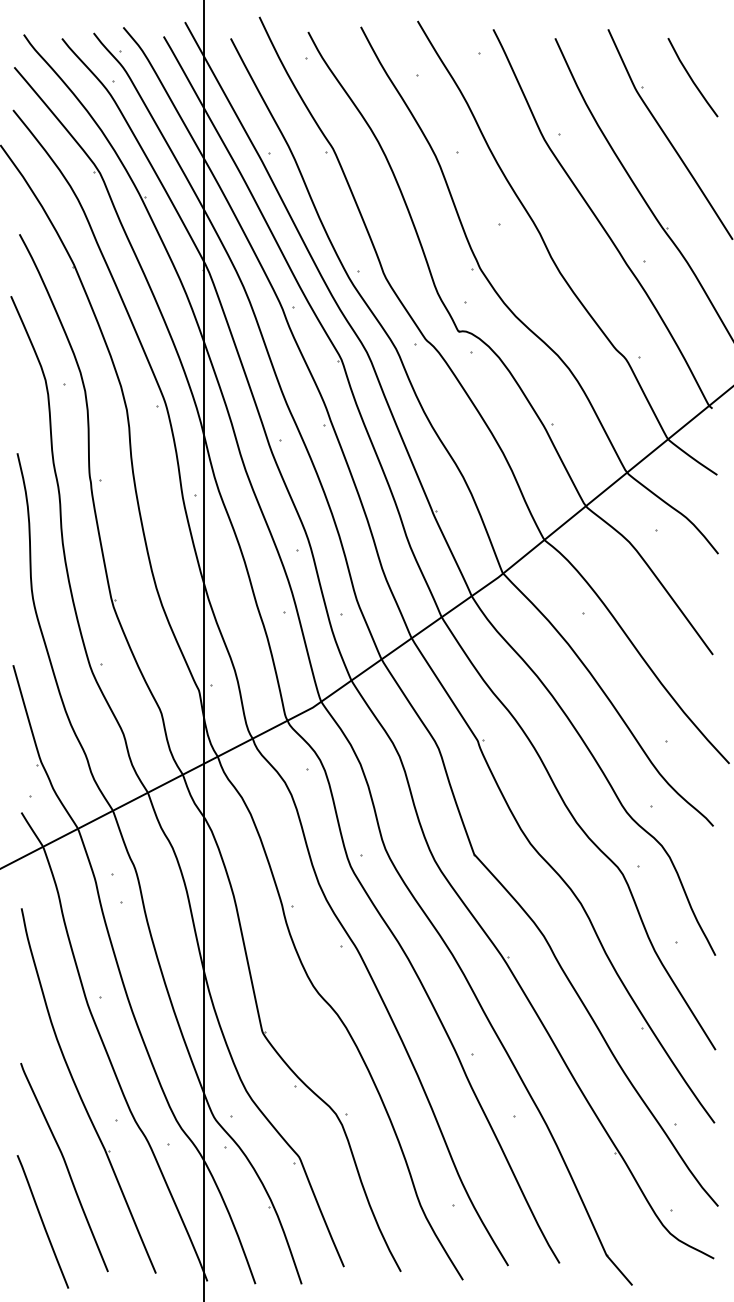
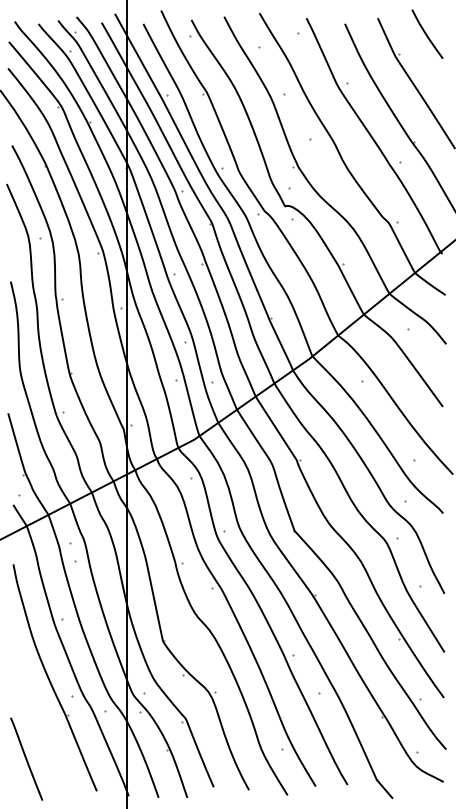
line: (691, 76) -> (426, 33), moved
curve: (65, 1167) -> (40, 725), removed

